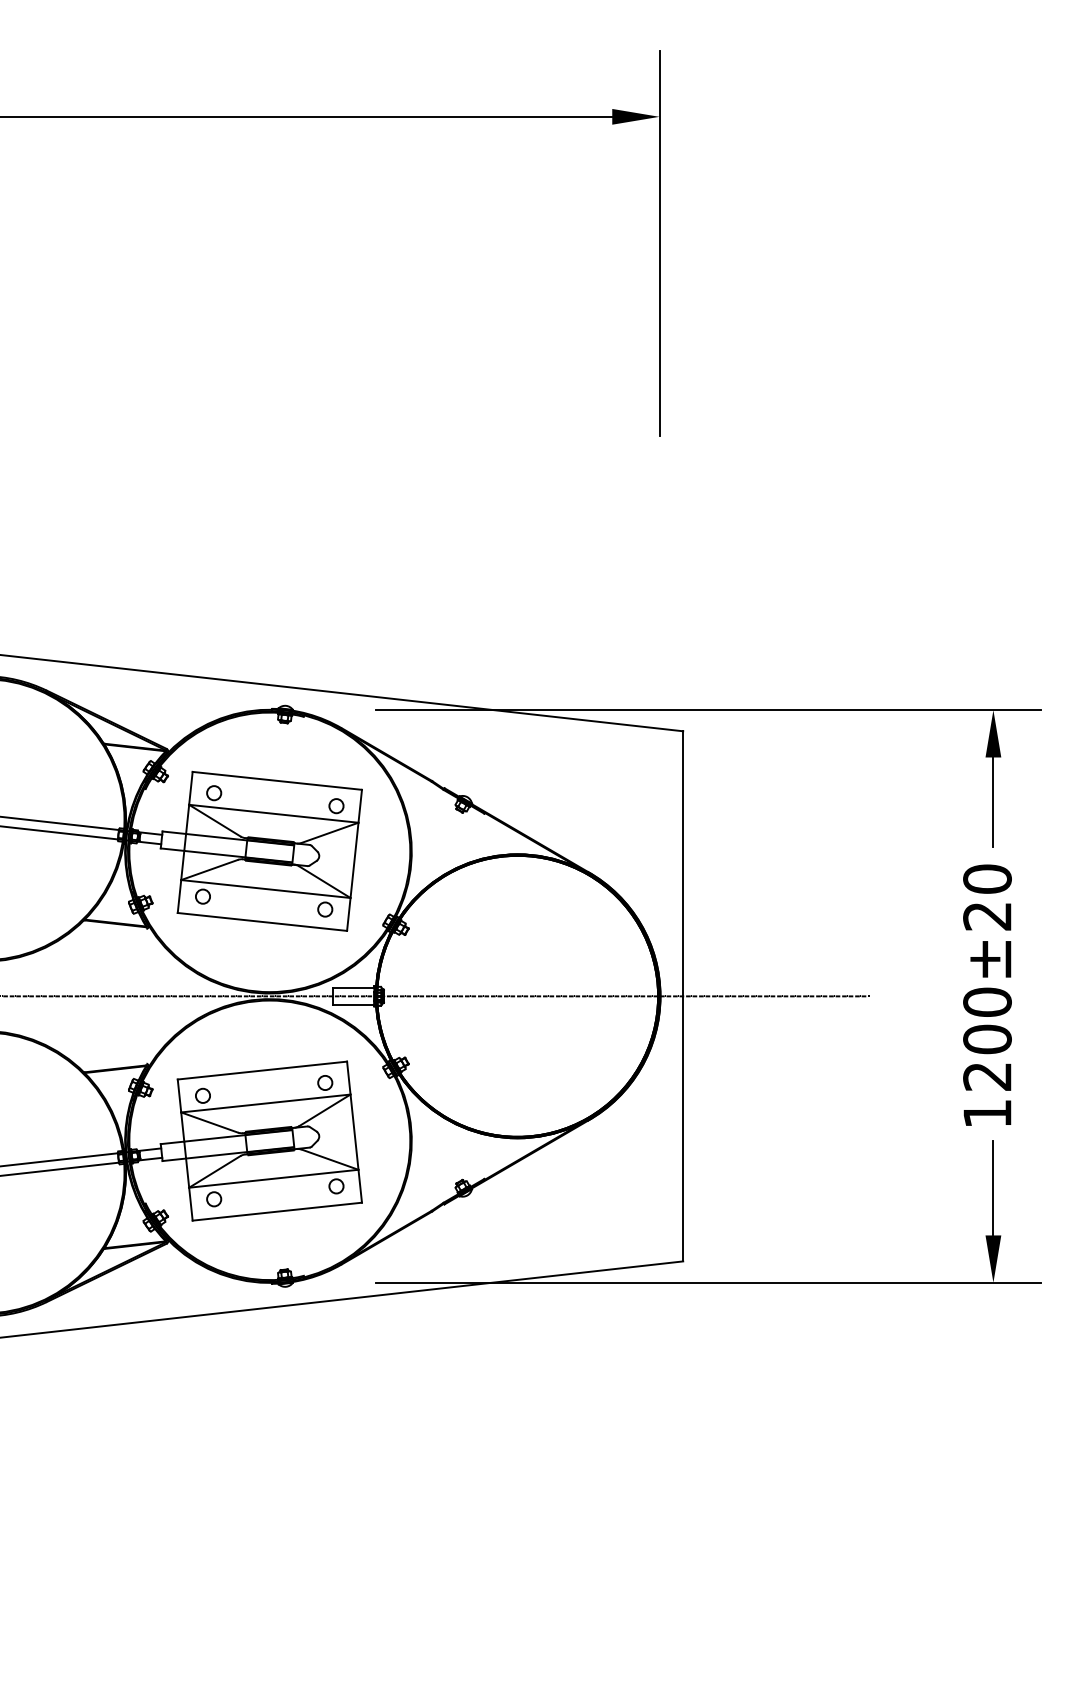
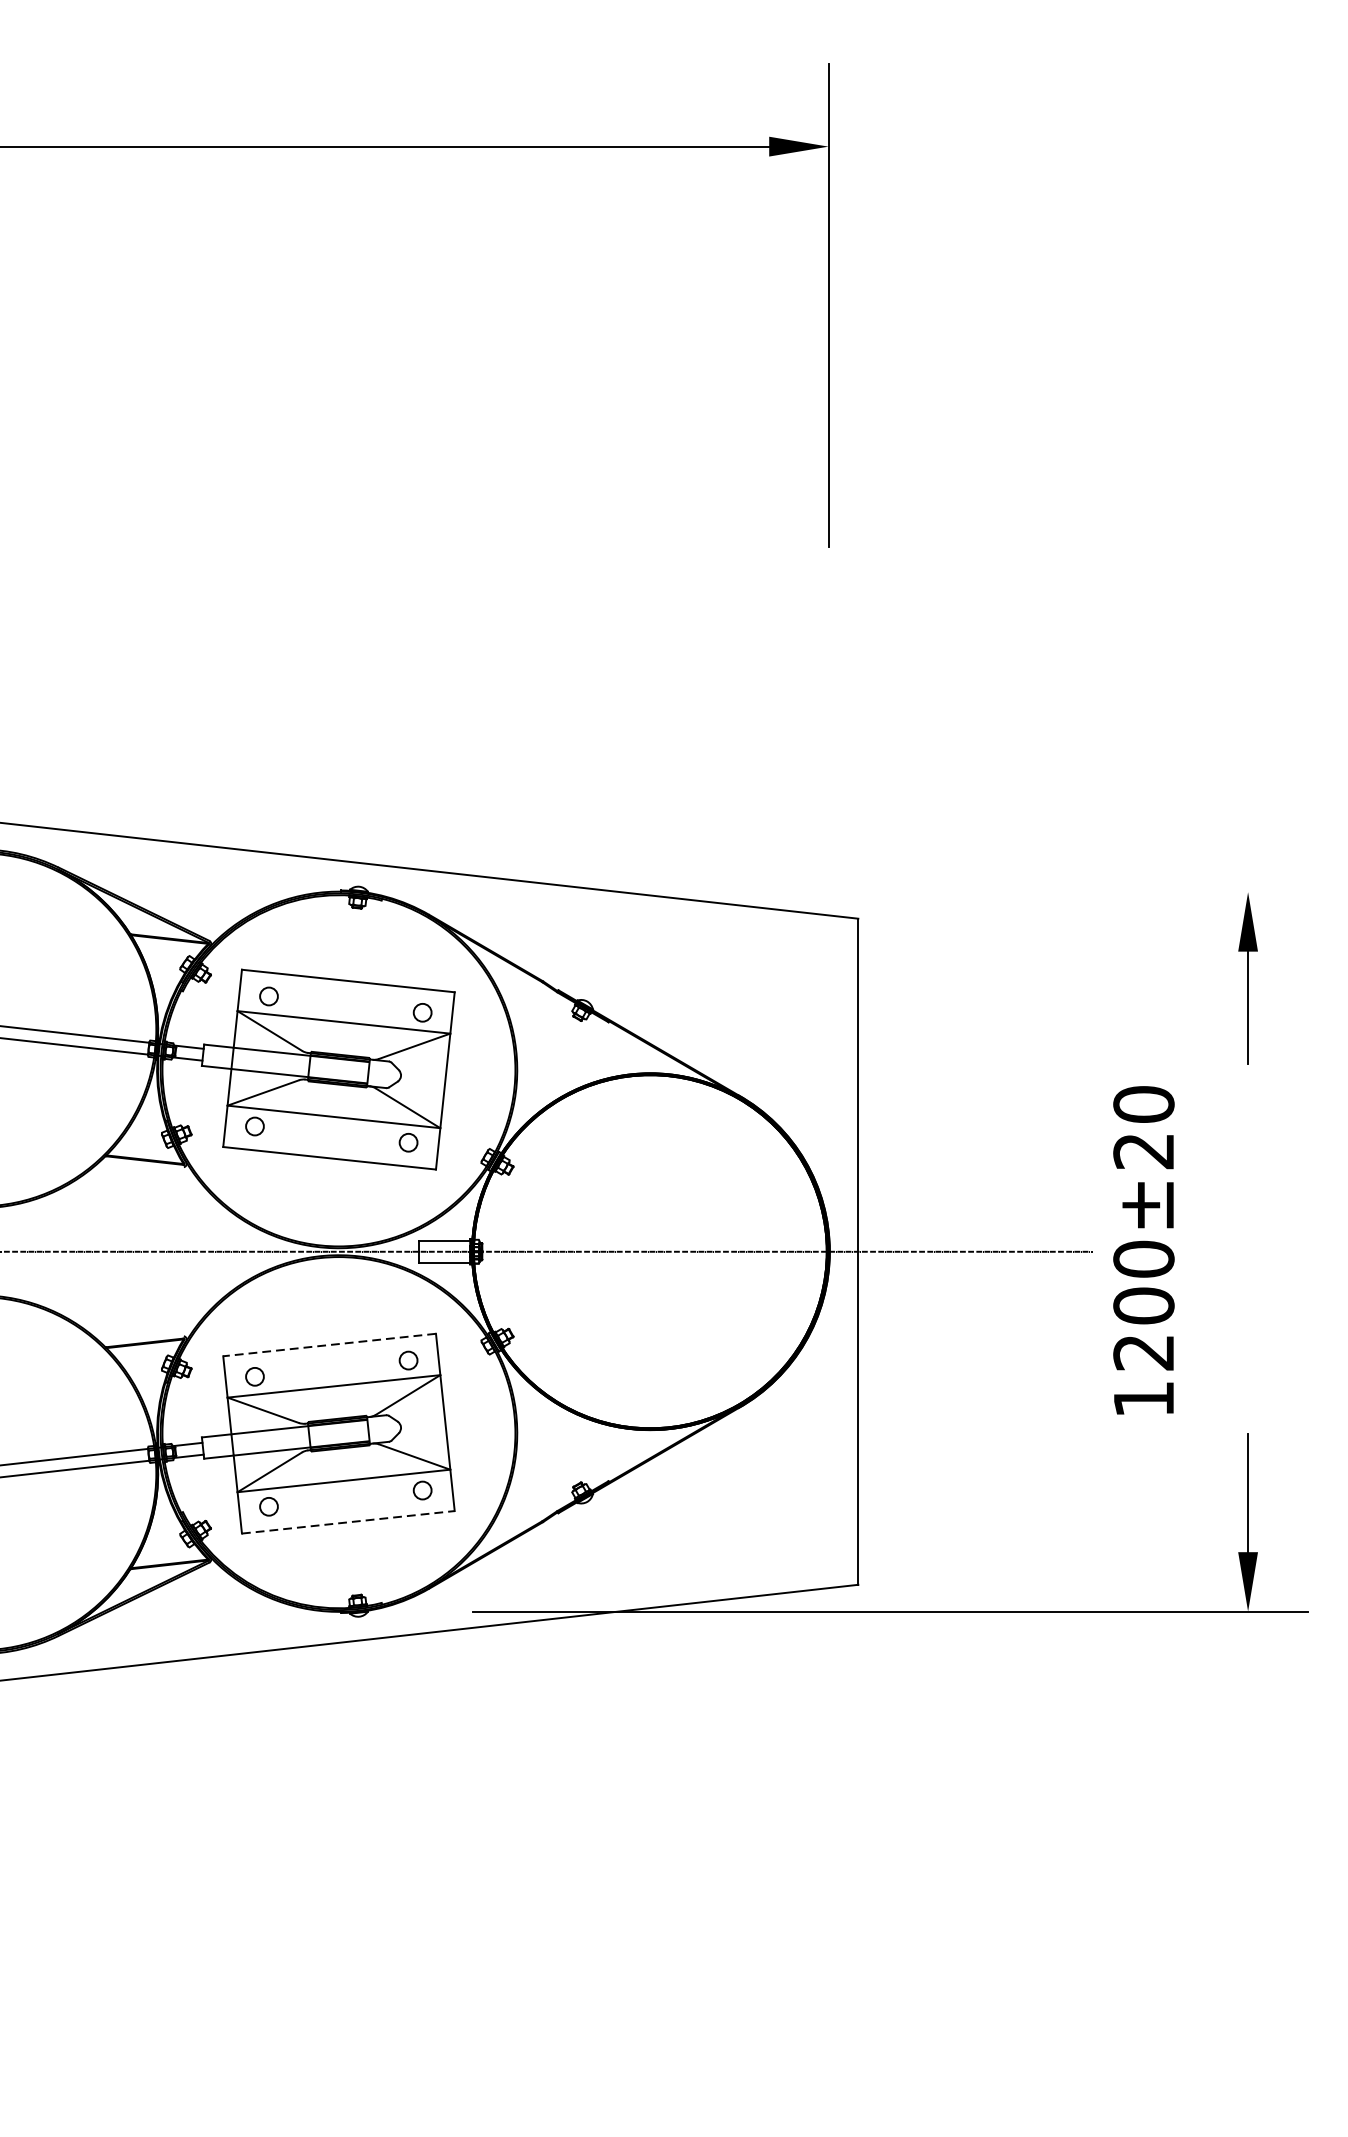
line: (708, 710) -> (890, 892), removed
text: (987, 994) -> (1143, 1249), moved
line: (261, 1070) -> (328, 1344), solid -> dashed
line: (277, 1211) -> (348, 1522), solid -> dashed

